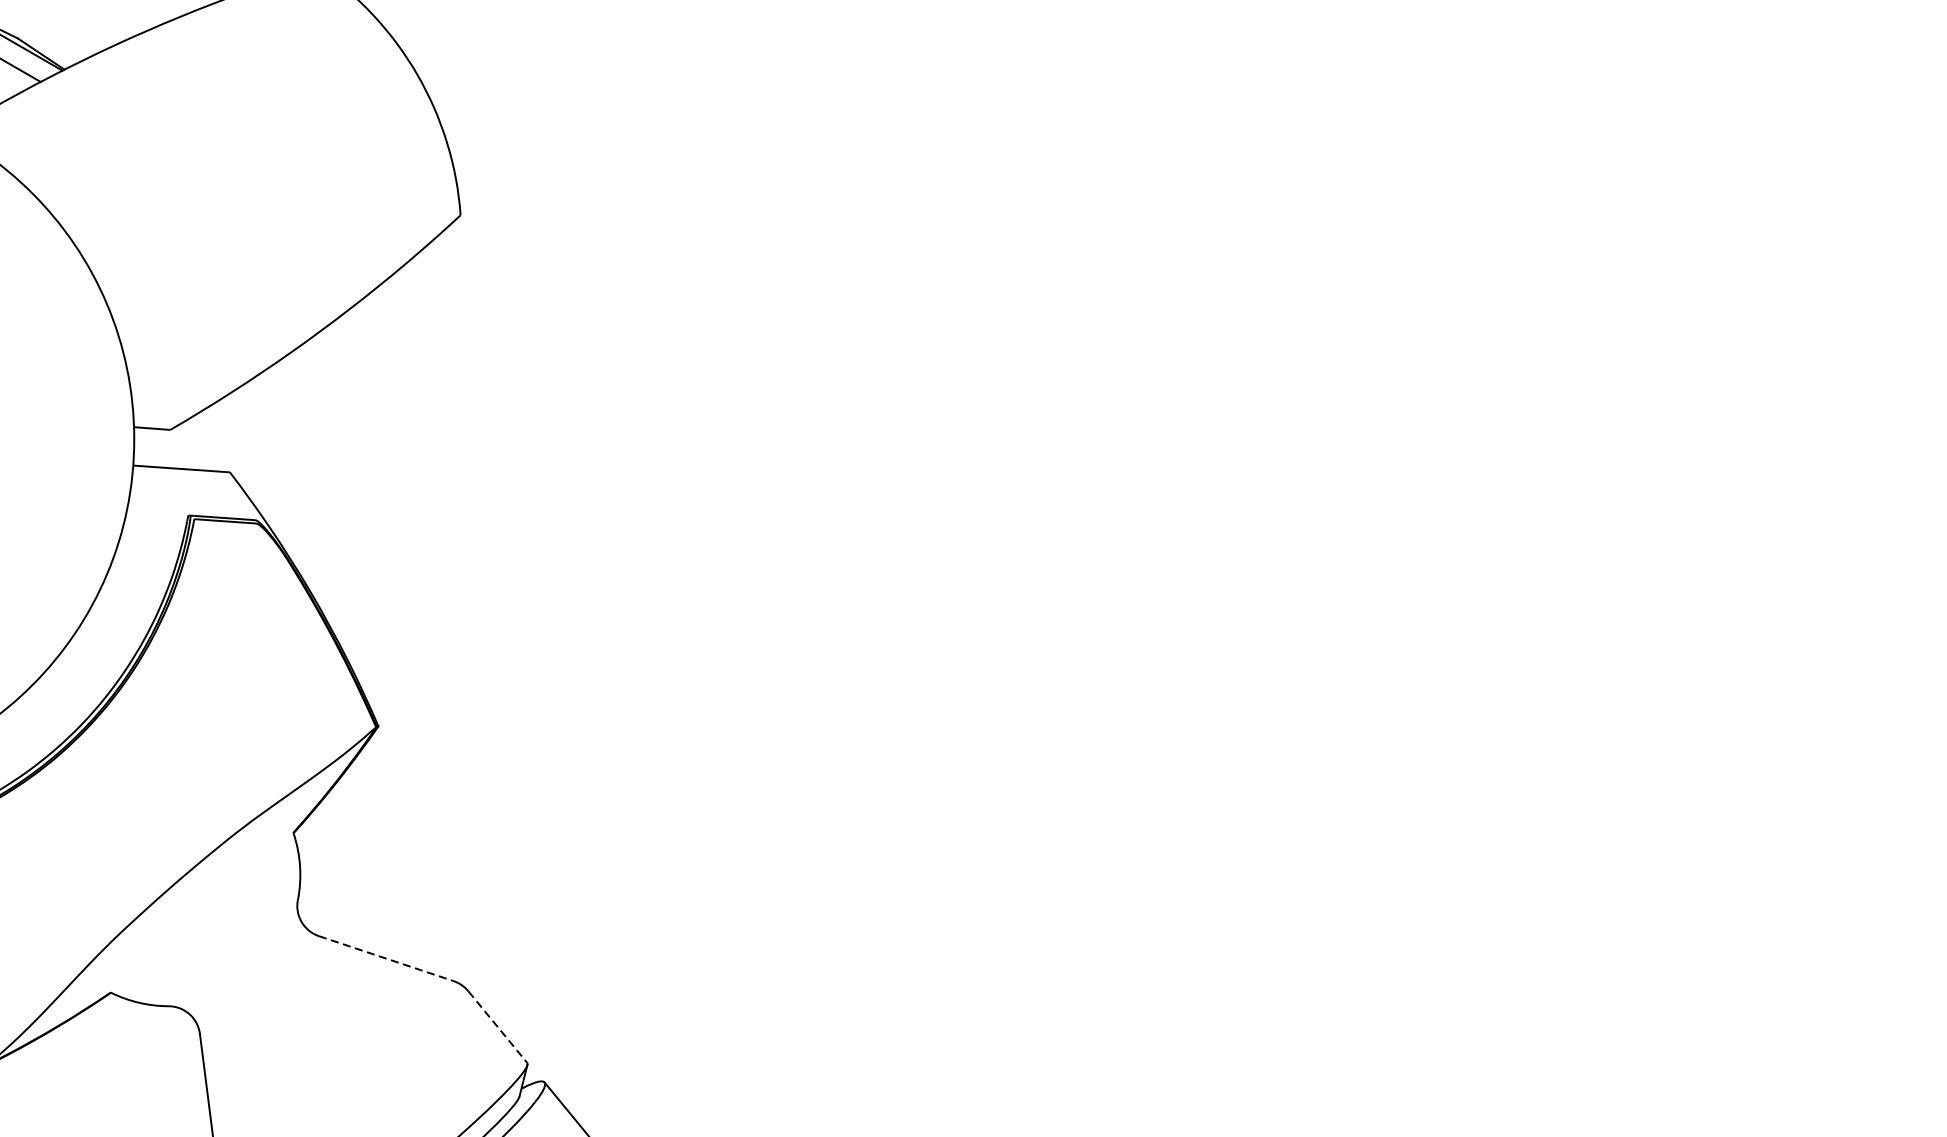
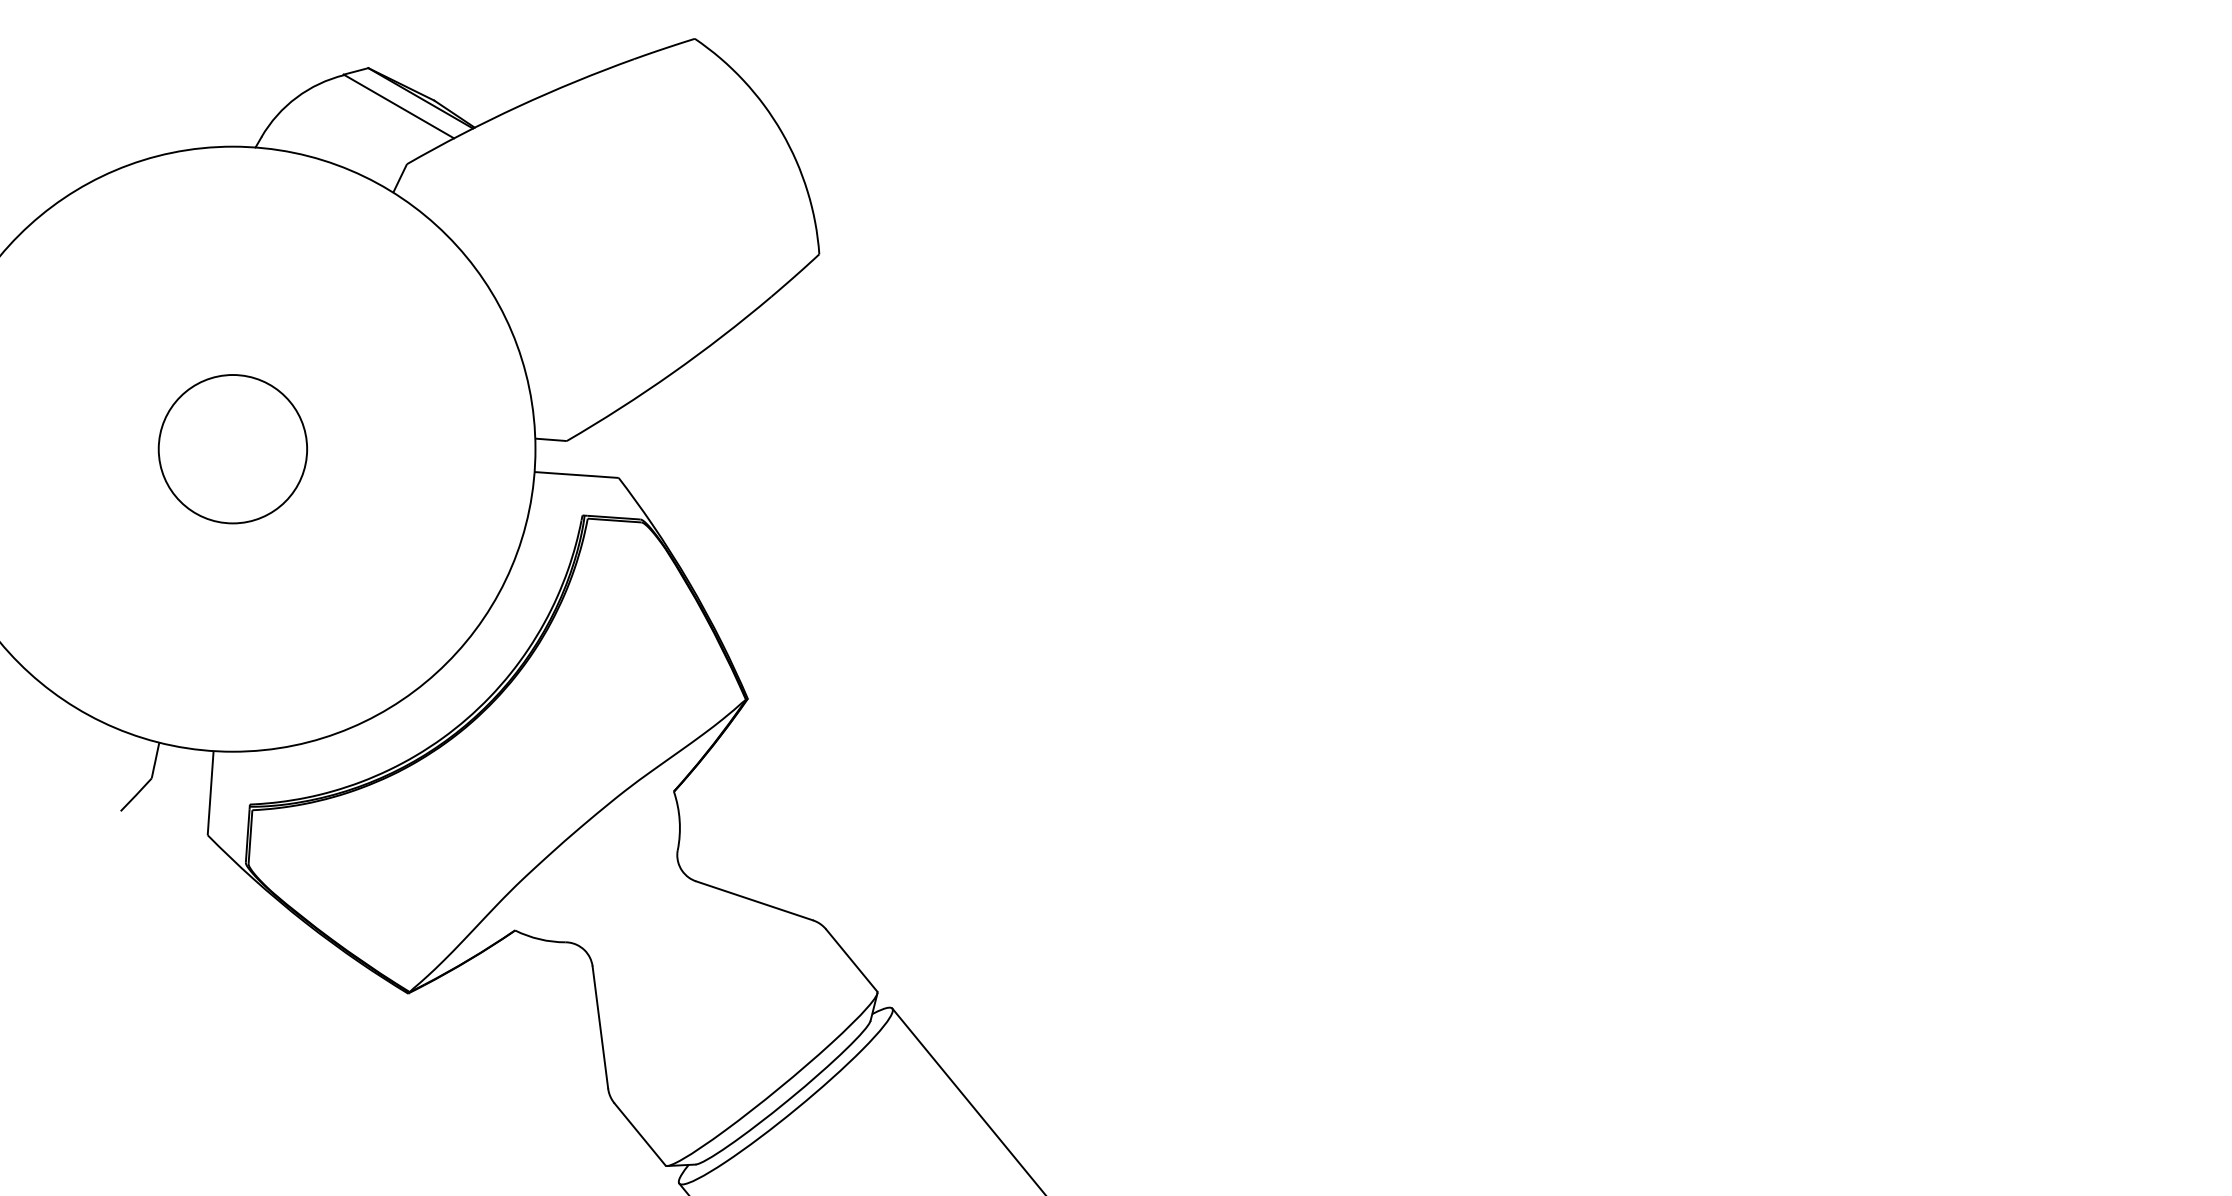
line: (386, 958) -> (754, 900), dashed -> solid
line: (498, 1027) -> (852, 960), dashed -> solid

